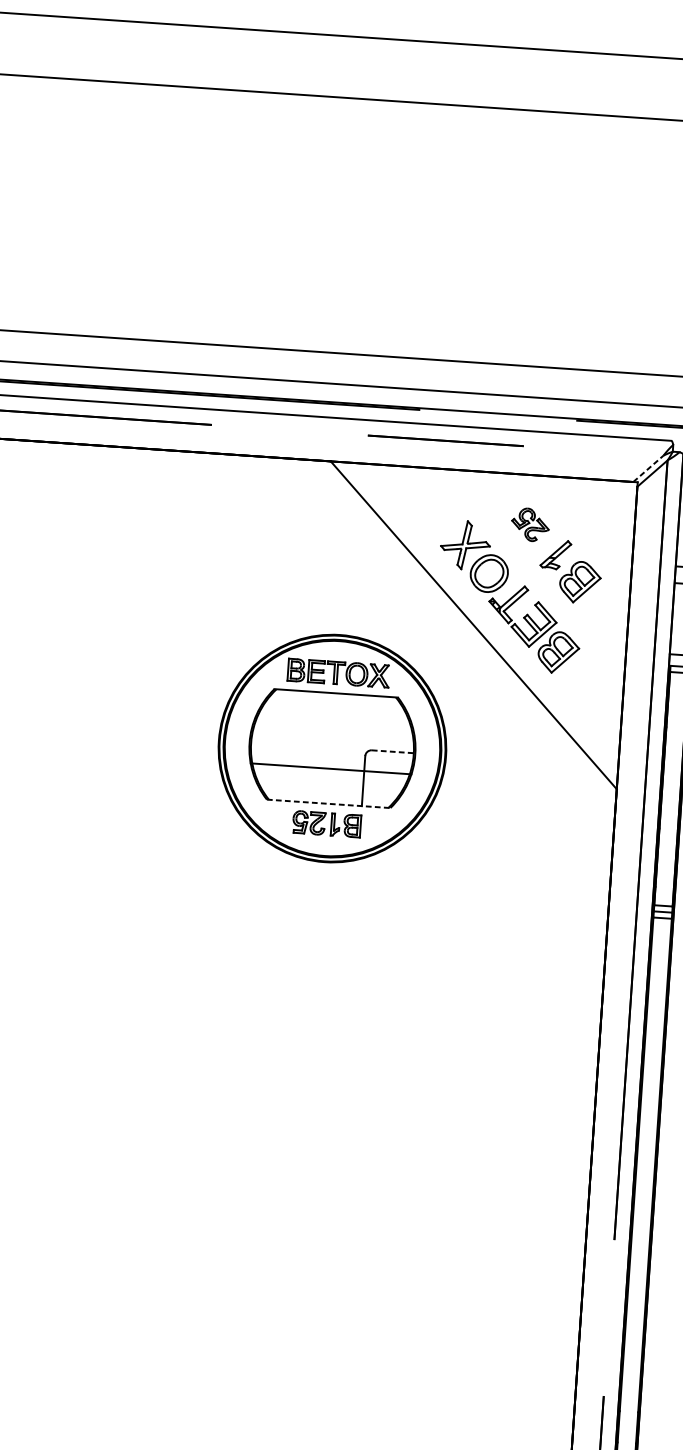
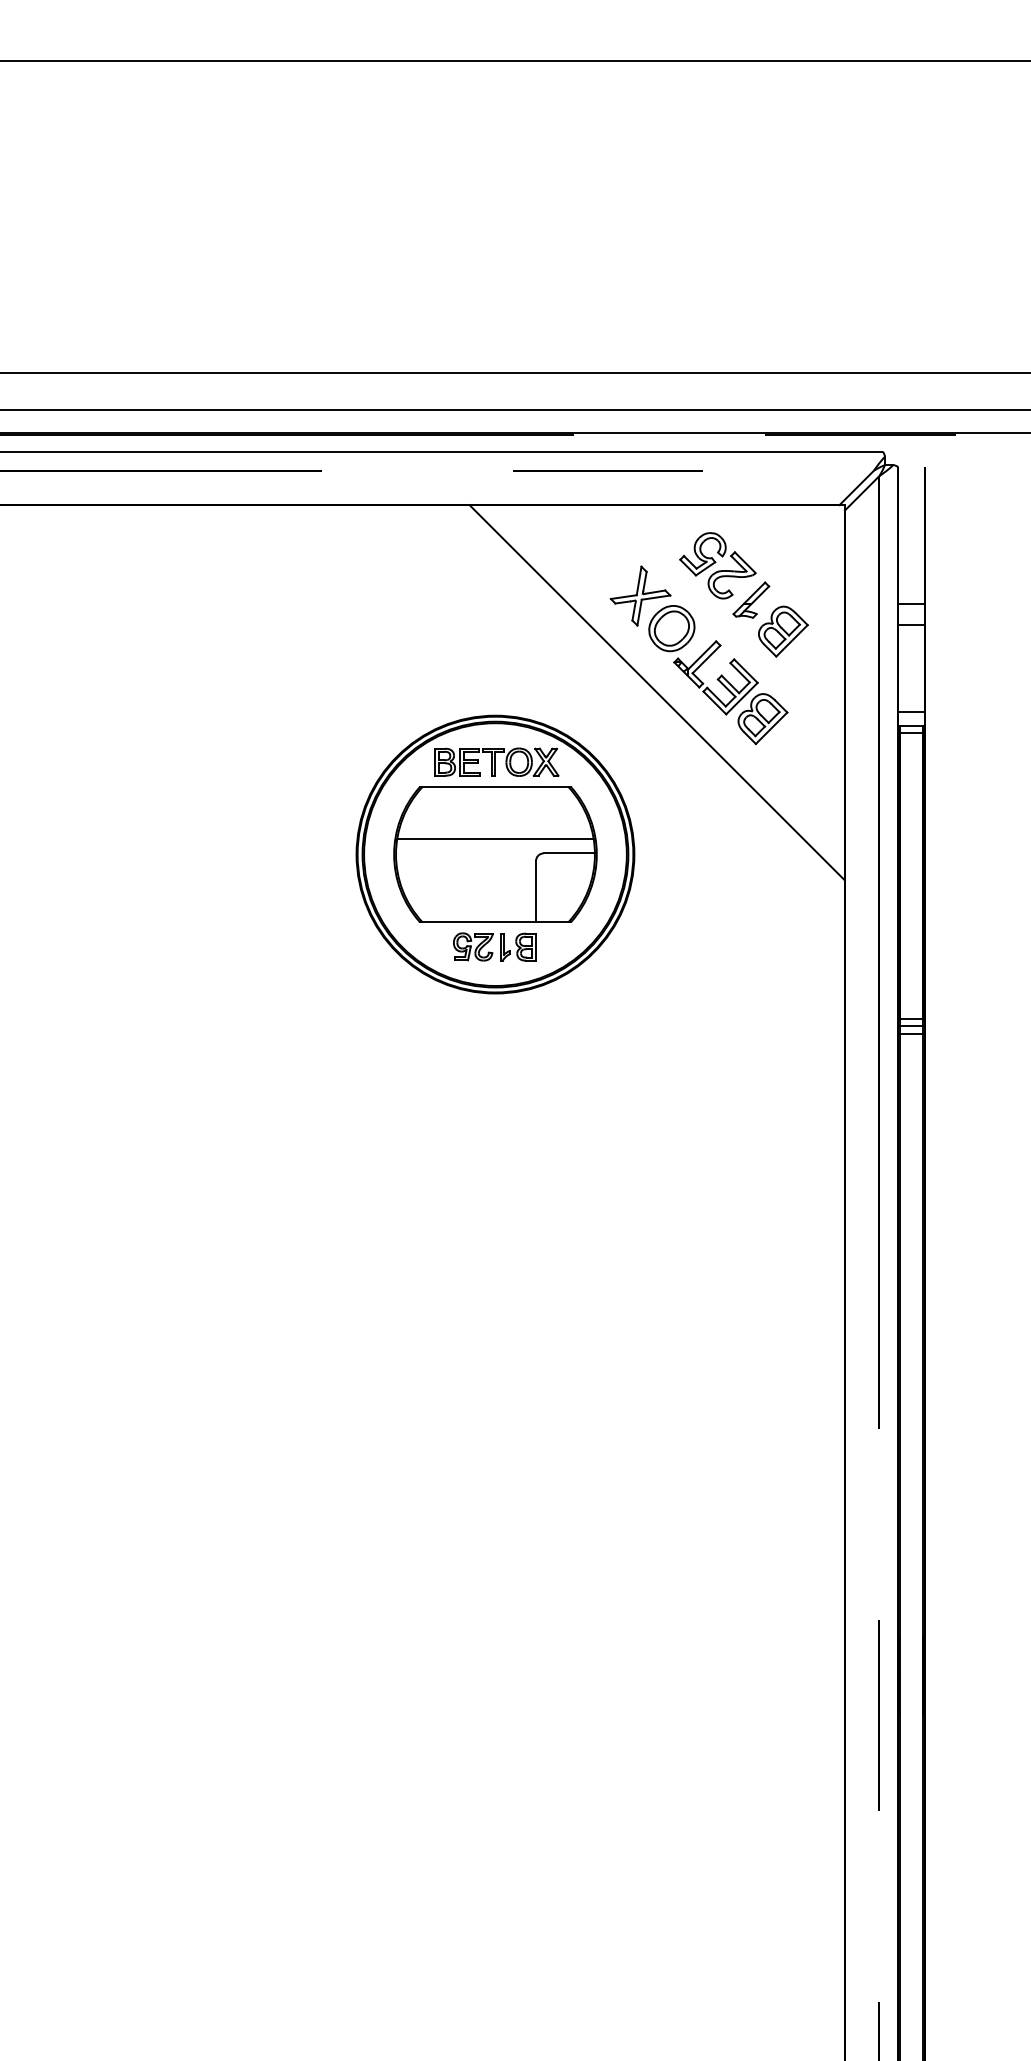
line: (648, 468) -> (857, 487), dashed -> solid
part: (530, 524) -> (717, 565), size x1.67
line: (393, 751) -> (569, 853), dashed -> solid
line: (331, 768) -> (495, 839), moved
line: (328, 804) -> (495, 922), dashed -> solid

